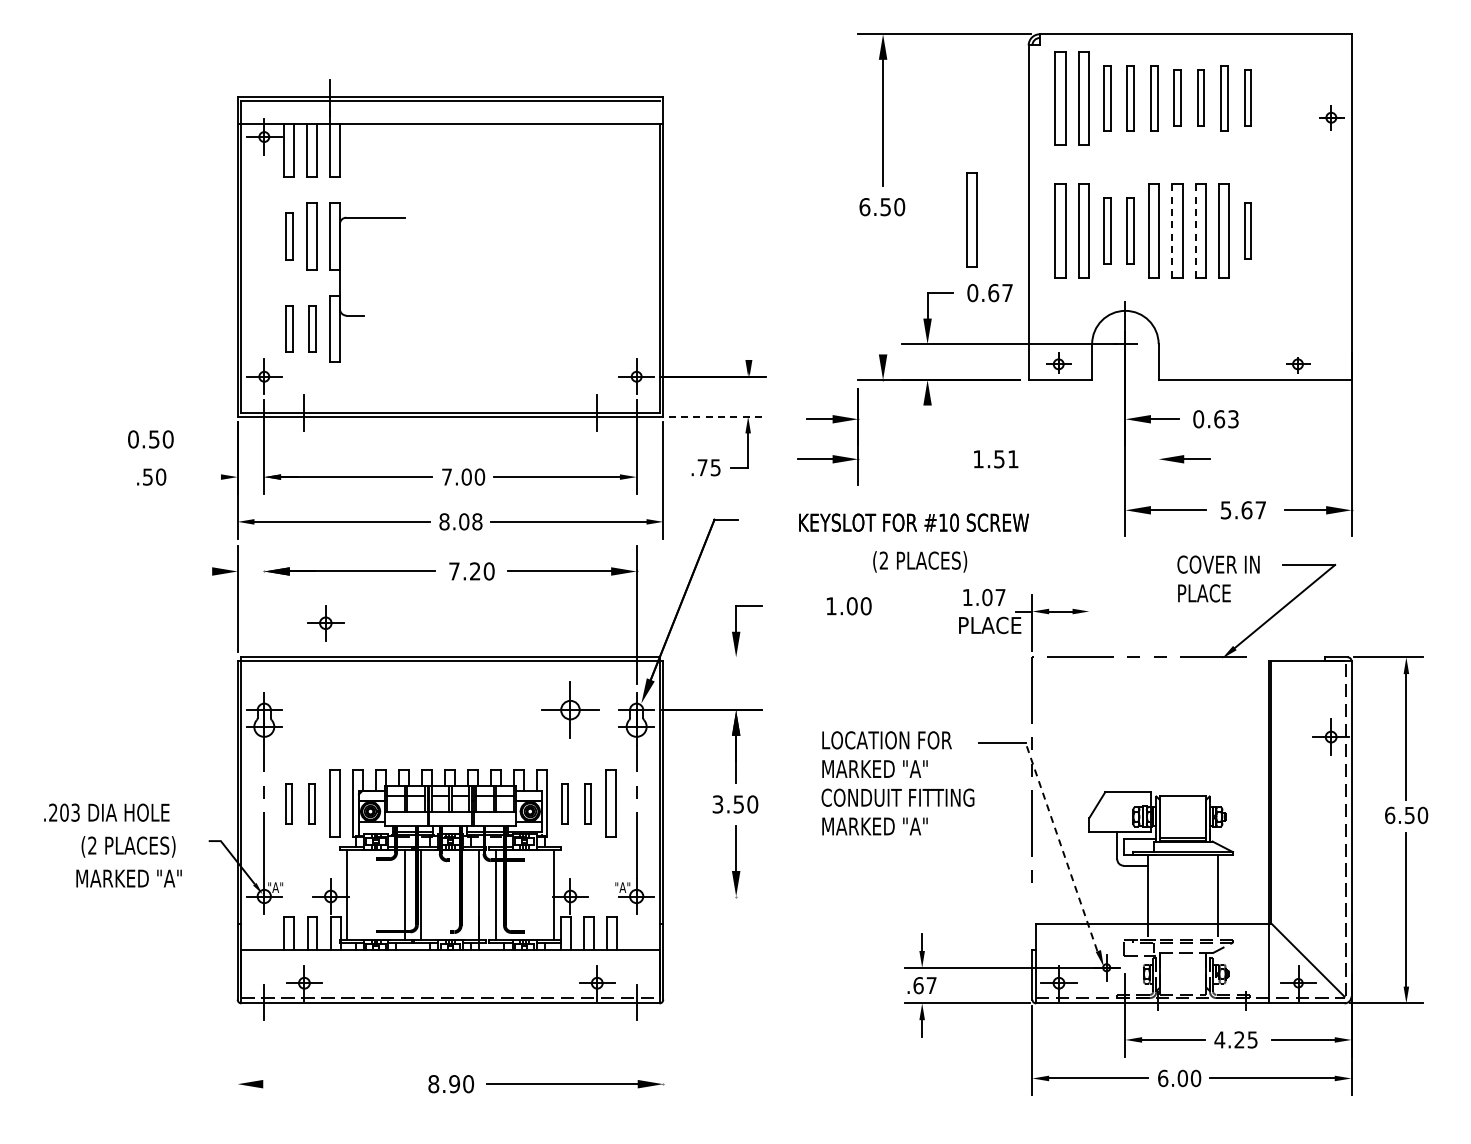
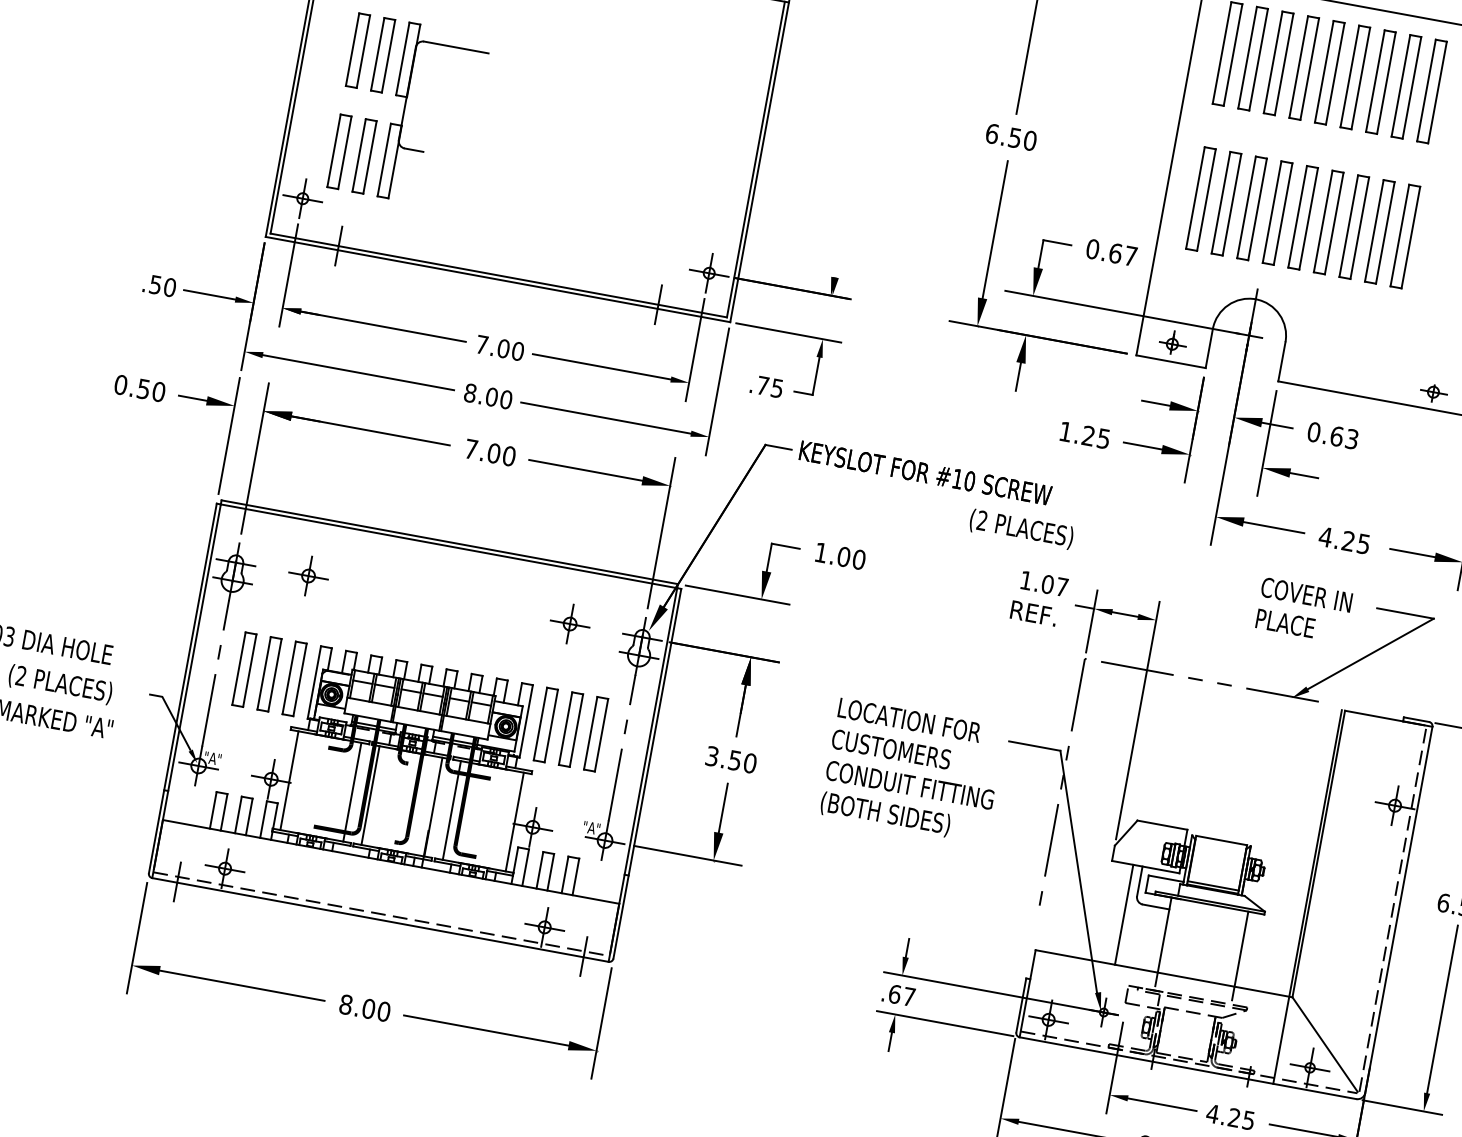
part: (1106, 98) -> (1277, 63), size x1.43
part: (1130, 98) -> (1303, 68), size x1.43
part: (1153, 98) -> (1329, 73), size x1.43
part: (1177, 98) -> (1355, 77), size x1.67
part: (1200, 98) -> (1380, 82), size x1.67
part: (1223, 98) -> (1405, 87), size x1.43
part: (1247, 98) -> (1431, 91), size x1.67
part: (971, 219) -> (1106, 168), removed
part: (1106, 230) -> (1251, 207), size x1.43
part: (1130, 230) -> (1277, 212), size x1.43
line: (1172, 230) -> (1323, 221), dashed -> solid
line: (1195, 230) -> (1348, 225), dashed -> solid
part: (1247, 230) -> (1405, 236), size x1.67
part: (288, 236) -> (357, 50), size x1.43
line: (883, 291) -> (995, 229), added
part: (288, 328) -> (338, 150), size x1.43
part: (311, 328) -> (363, 155), size x1.43
line: (717, 416) -> (789, 332), dashed -> solid
line: (927, 418) -> (1018, 377), added
part: (832, 423) -> (1168, 410), moved
line: (1158, 436) -> (1266, 443), added
text: (150, 439) -> (139, 388), moved
text: (1006, 459) -> (1096, 437), 1.51 -> 1.25
line: (196, 477) -> (208, 295), added
text: (1242, 510) -> (1343, 540), 5.67 -> 4.25
text: (477, 521) -> (506, 399), 8.08 -> 8.00
text: (913, 522) -> (925, 472), moved
text: (920, 561) -> (1021, 528), moved
line: (199, 571) -> (193, 398), added
text: (474, 571) -> (493, 453), 7.20 -> 7.00
text: (849, 606) -> (840, 556), moved
line: (264, 614) -> (255, 458), added
part: (325, 623) -> (308, 576), moved
text: (991, 625) -> (1046, 615), PLACE -> REF.
line: (713, 657) -> (736, 595), added
line: (1089, 703) -> (1137, 720), added
part: (570, 710) -> (570, 624), size x0.62
text: (875, 769) -> (891, 749), MARKED "A" -> CUSTOMERS
part: (288, 803) -> (243, 669), size x1.67
part: (311, 803) -> (268, 673), size x1.67
part: (564, 803) -> (544, 724), size x1.67
part: (587, 803) -> (570, 729), size x1.67
text: (880, 827) -> (885, 814), MARKED "A" -> (BOTH SIDES)
line: (1061, 846) -> (1078, 871), dashed -> solid
line: (1108, 877) -> (1123, 914), added
line: (712, 896) -> (687, 855), added
line: (237, 1058) -> (136, 937), added
line: (663, 1058) -> (601, 1022), added
line: (338, 1084) -> (241, 986), added
text: (454, 1084) -> (368, 1009), 8.90 -> 8.00

